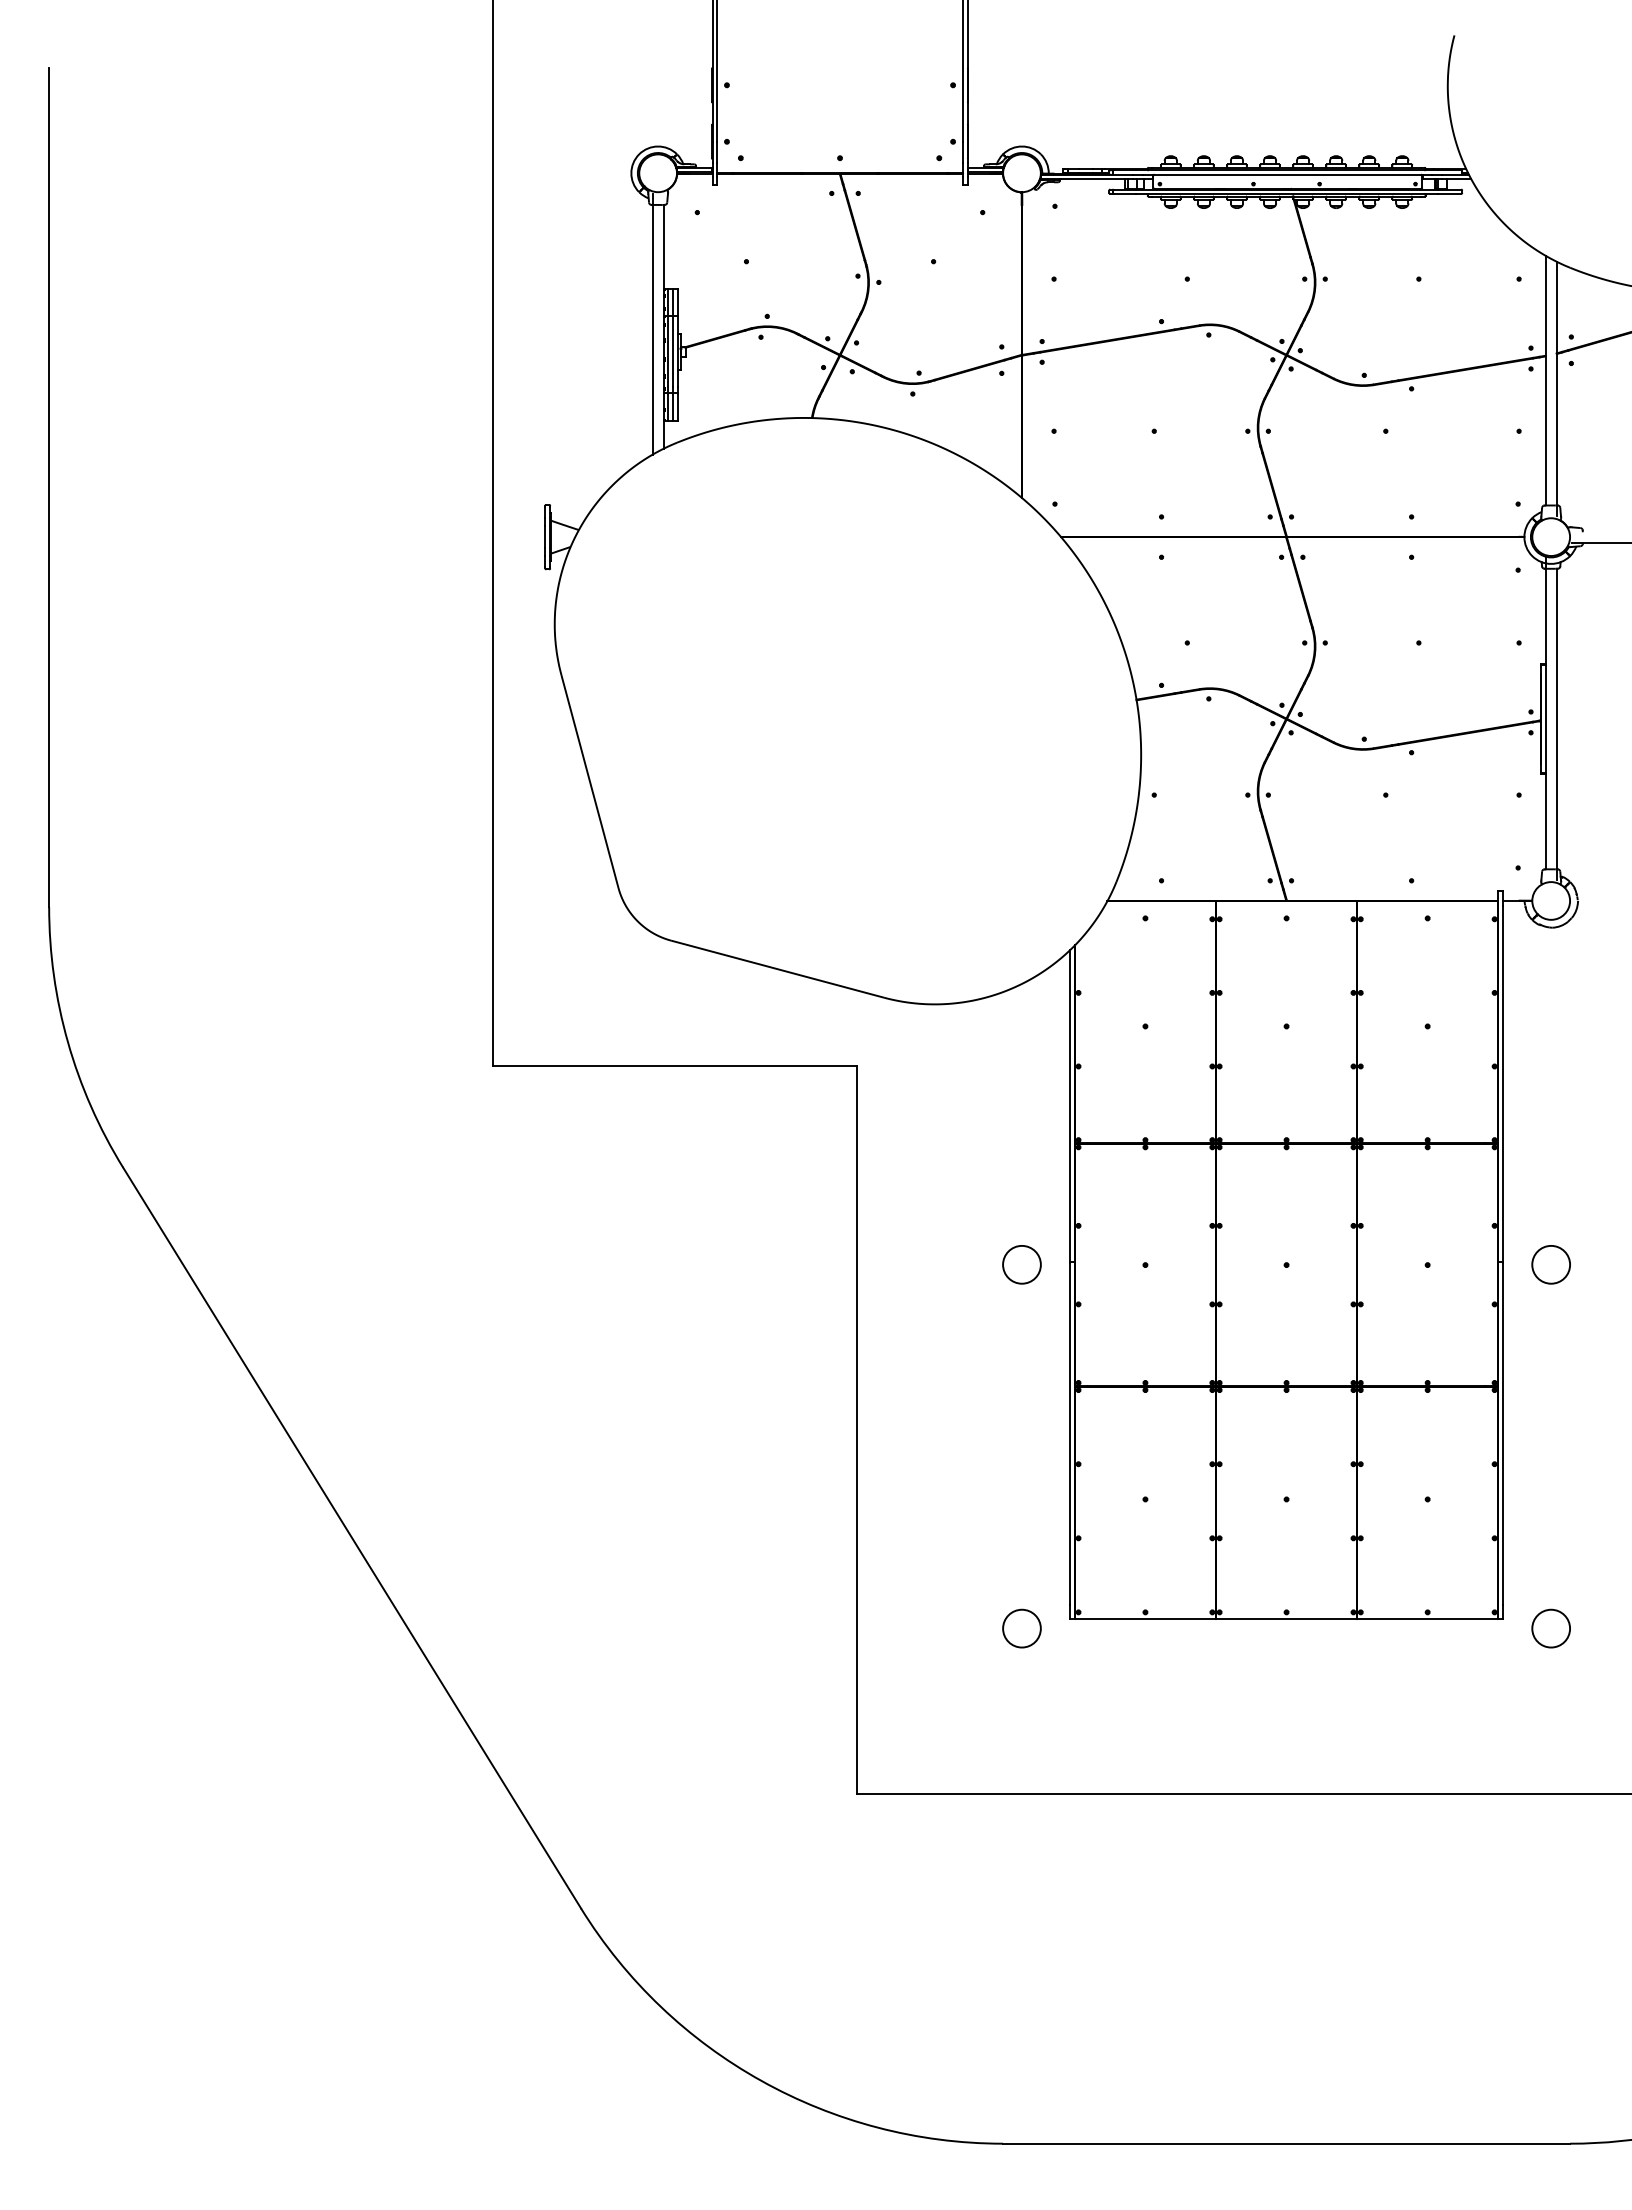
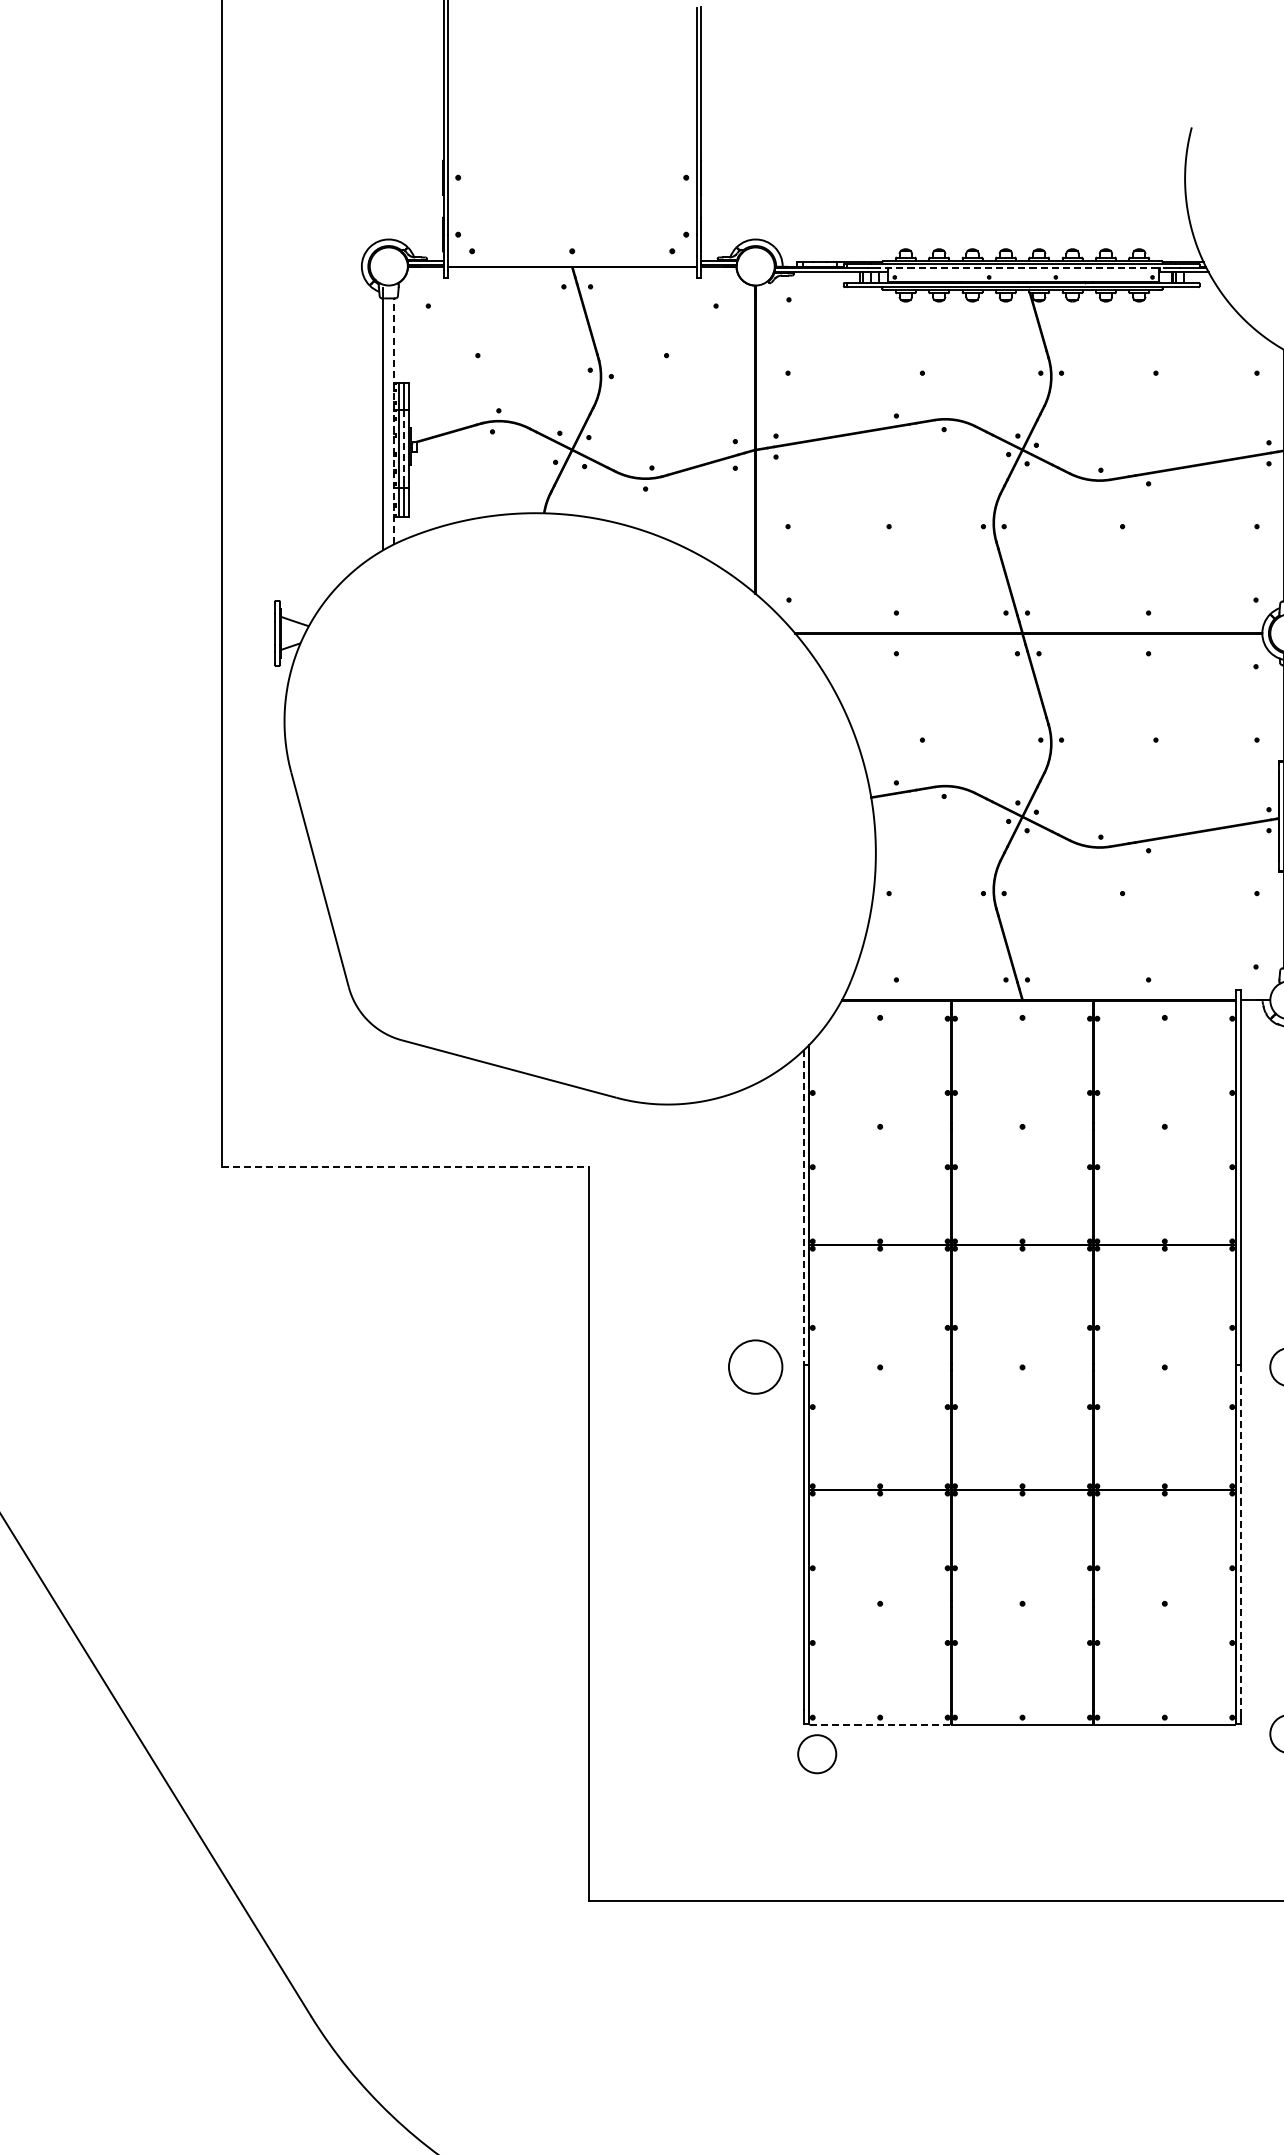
line: (1287, 174) -> (1023, 267), solid -> dashed
line: (663, 326) -> (394, 420), solid -> dashed
line: (673, 351) -> (404, 446), solid -> dashed
line: (674, 1066) -> (405, 1167), solid -> dashed
line: (1069, 1106) -> (803, 1207), solid -> dashed
circle: (1021, 1264) -> (755, 1366), size x1.4
line: (1503, 1433) -> (1241, 1537), solid -> dashed
line: (1145, 1619) -> (880, 1724), solid -> dashed
part: (1021, 1628) -> (816, 1754), moved

